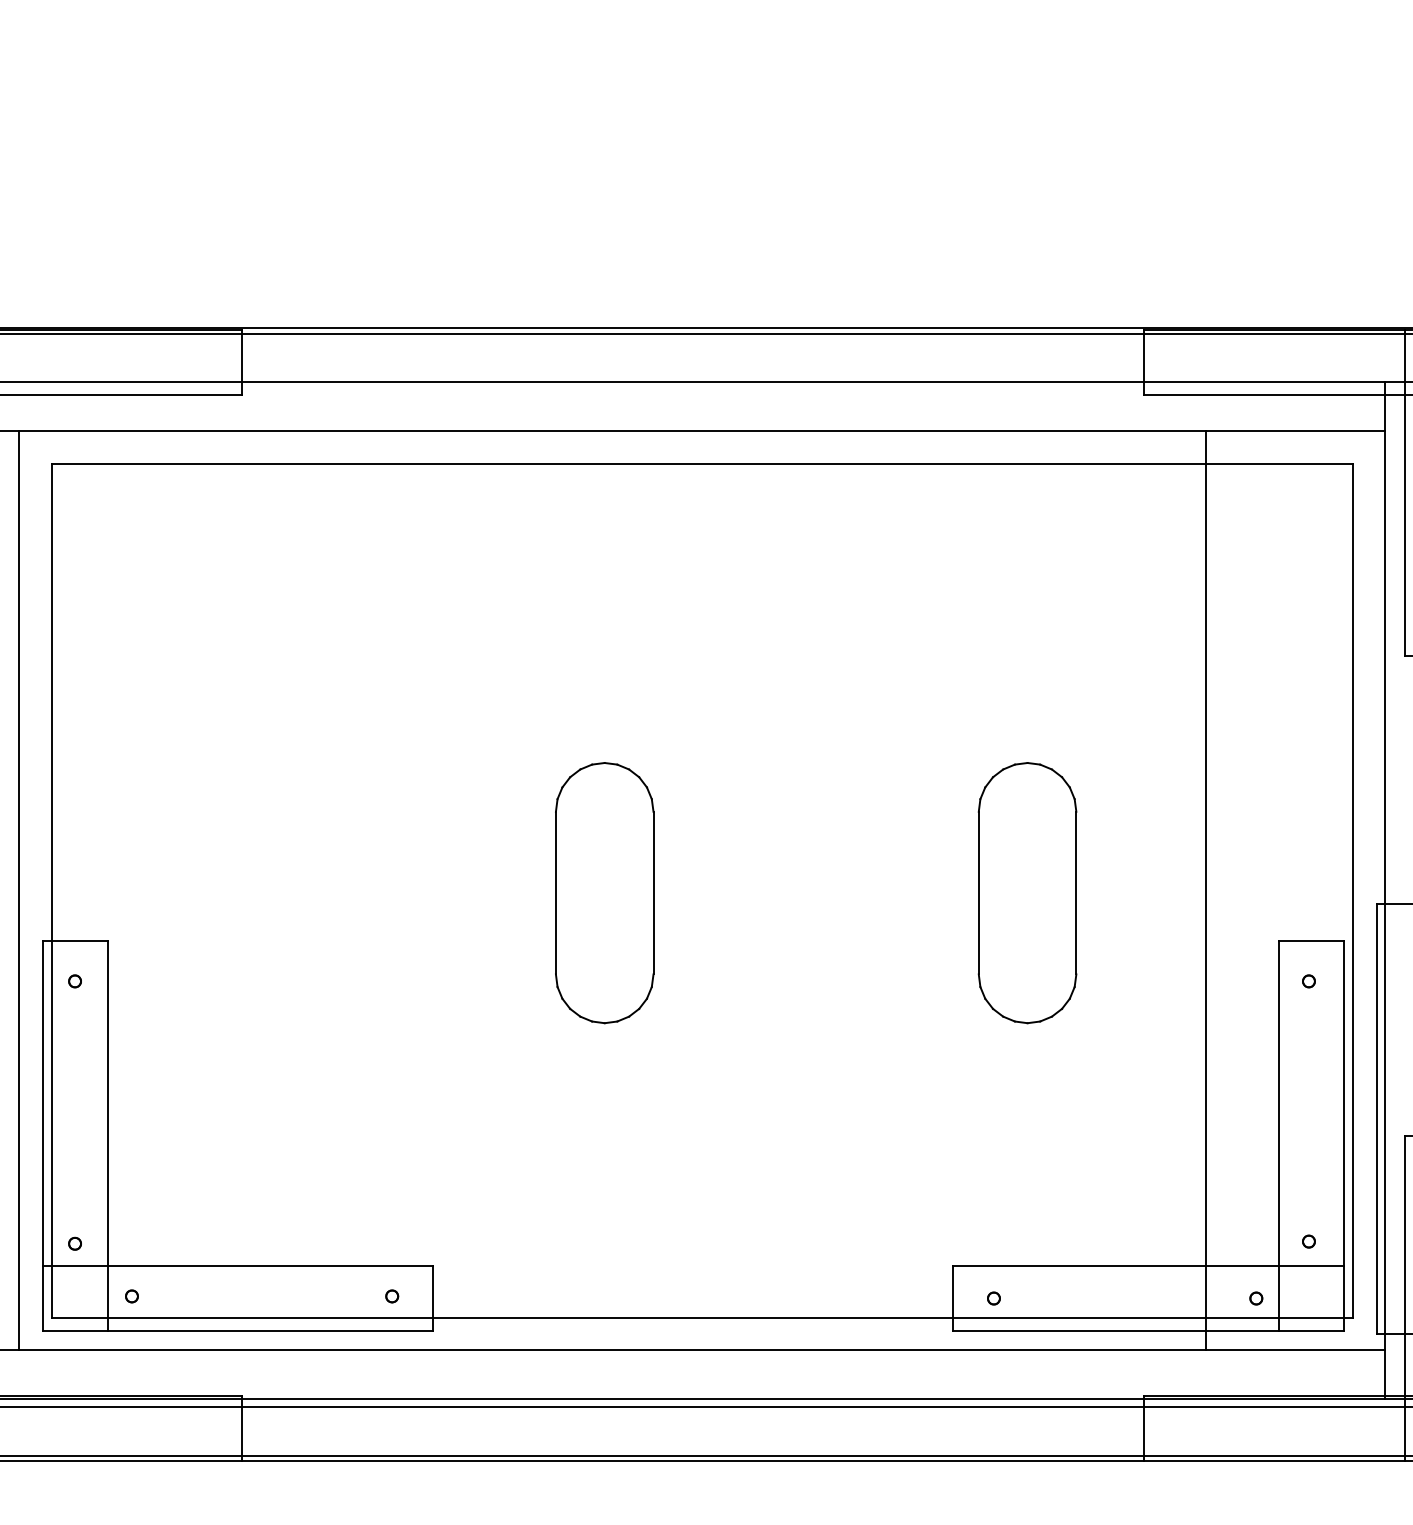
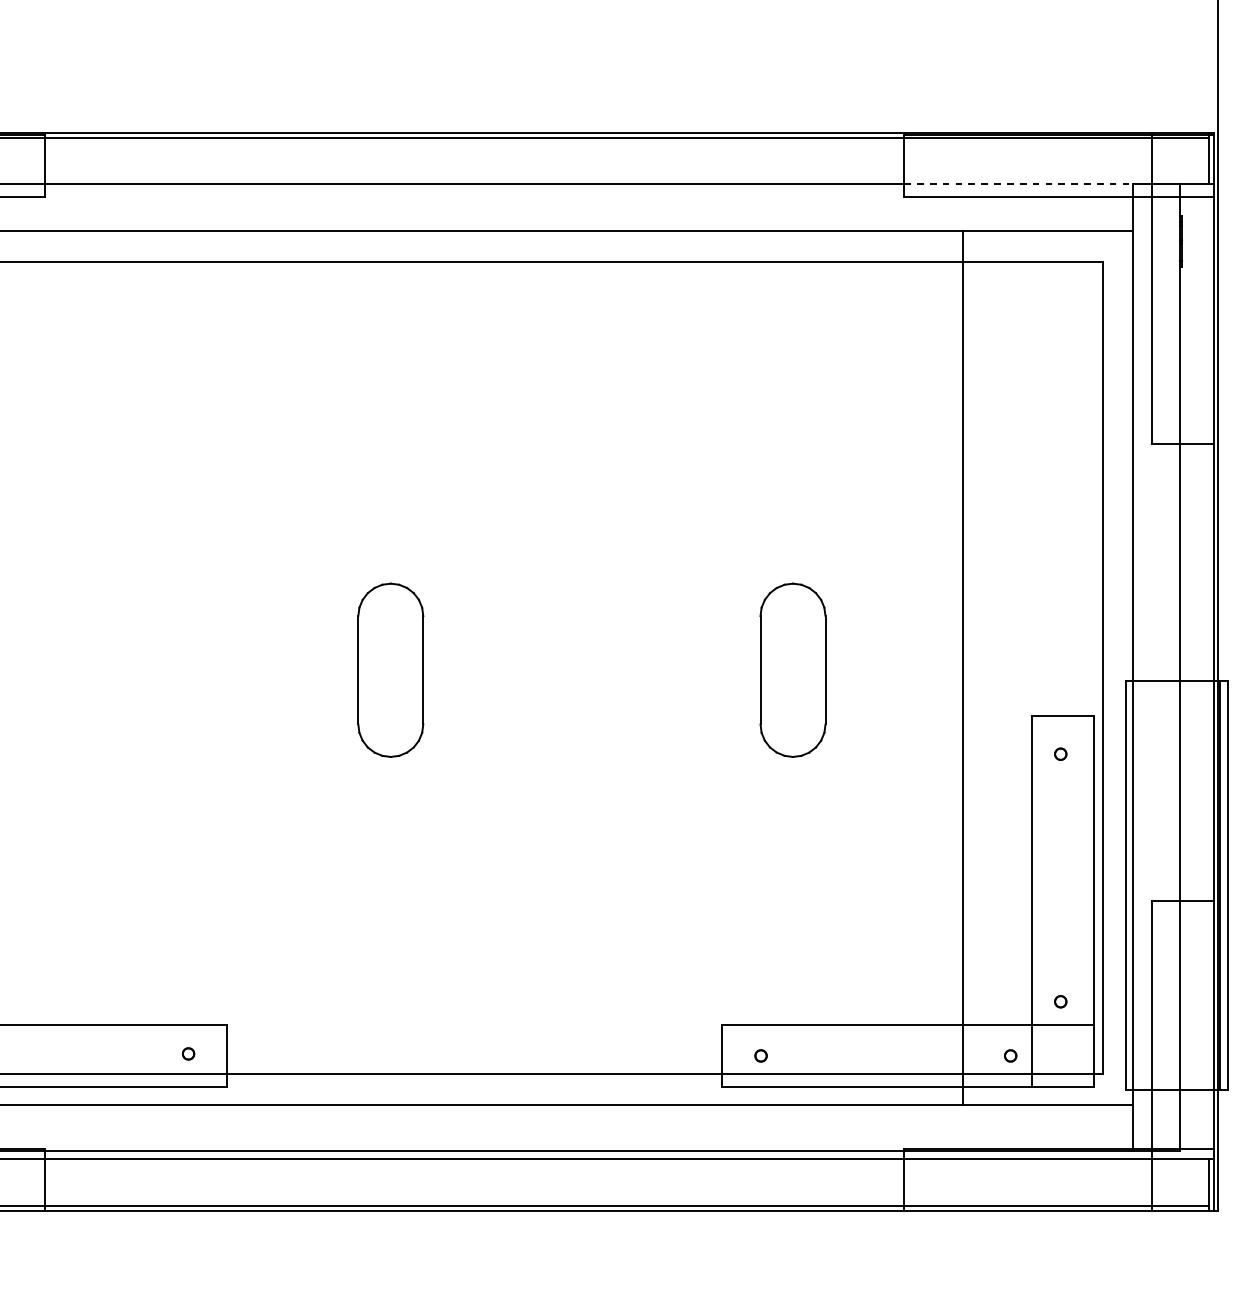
line: (1265, 382) -> (1019, 184), solid -> dashed
part: (604, 893) -> (390, 670), size x0.7
part: (1027, 893) -> (792, 670), size x0.7

